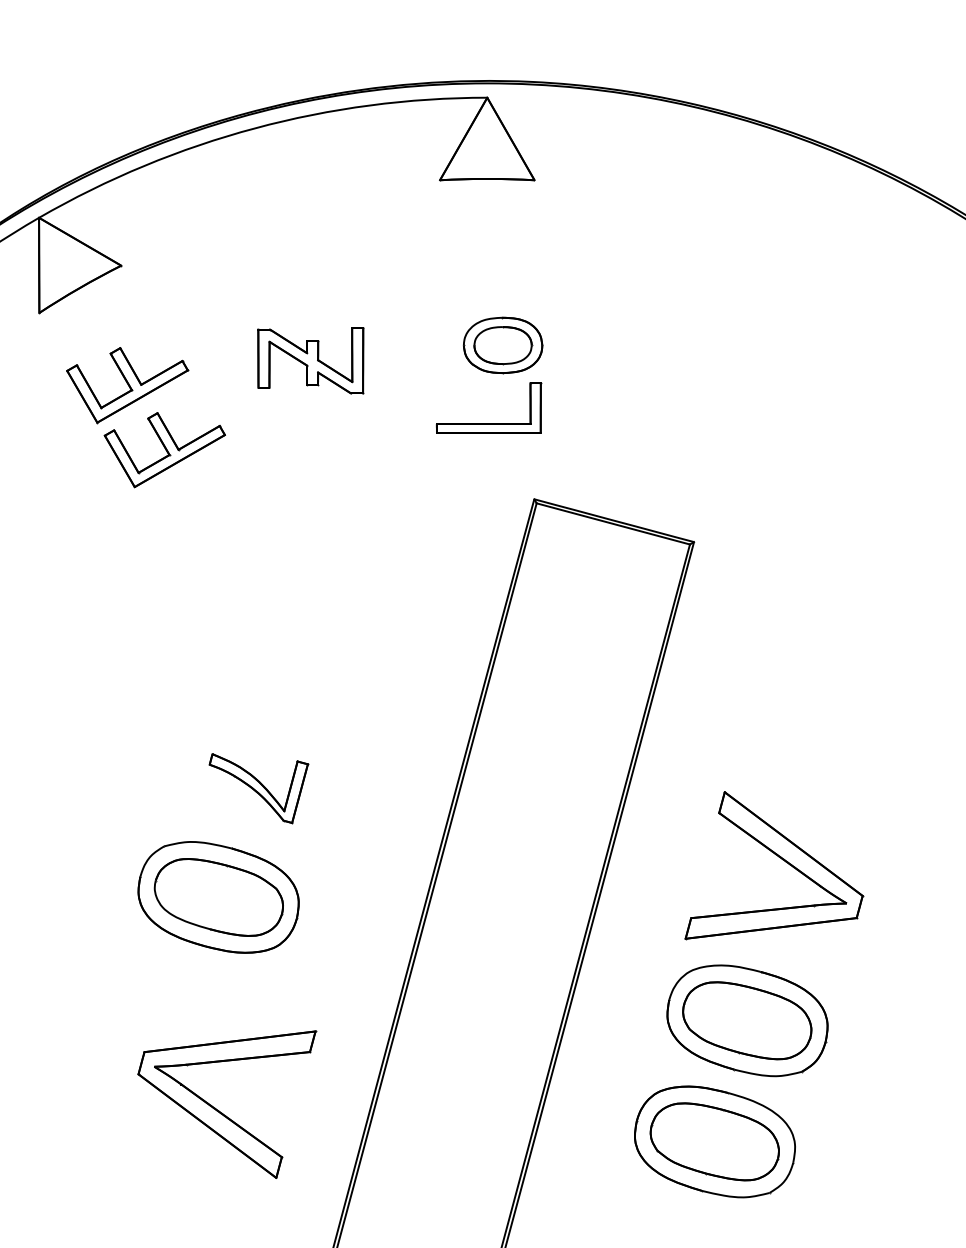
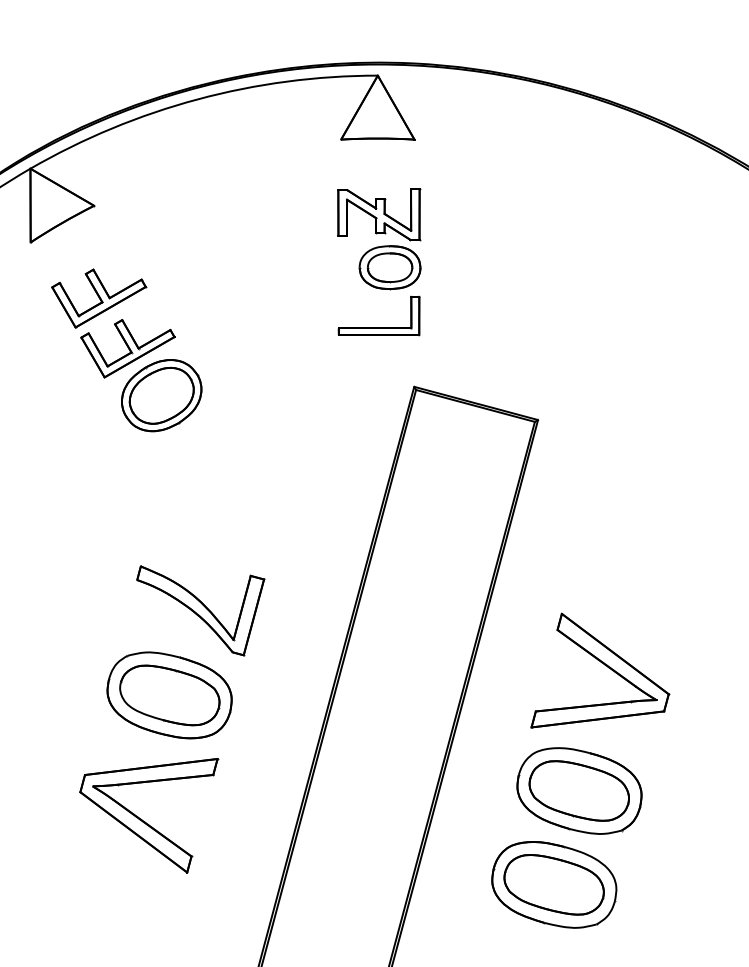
part: (310, 360) -> (378, 214), moved
part: (208, 510) -> (161, 395), added
part: (258, 788) -> (200, 610), size x1.67
part: (222, 1112) -> (145, 821), moved

